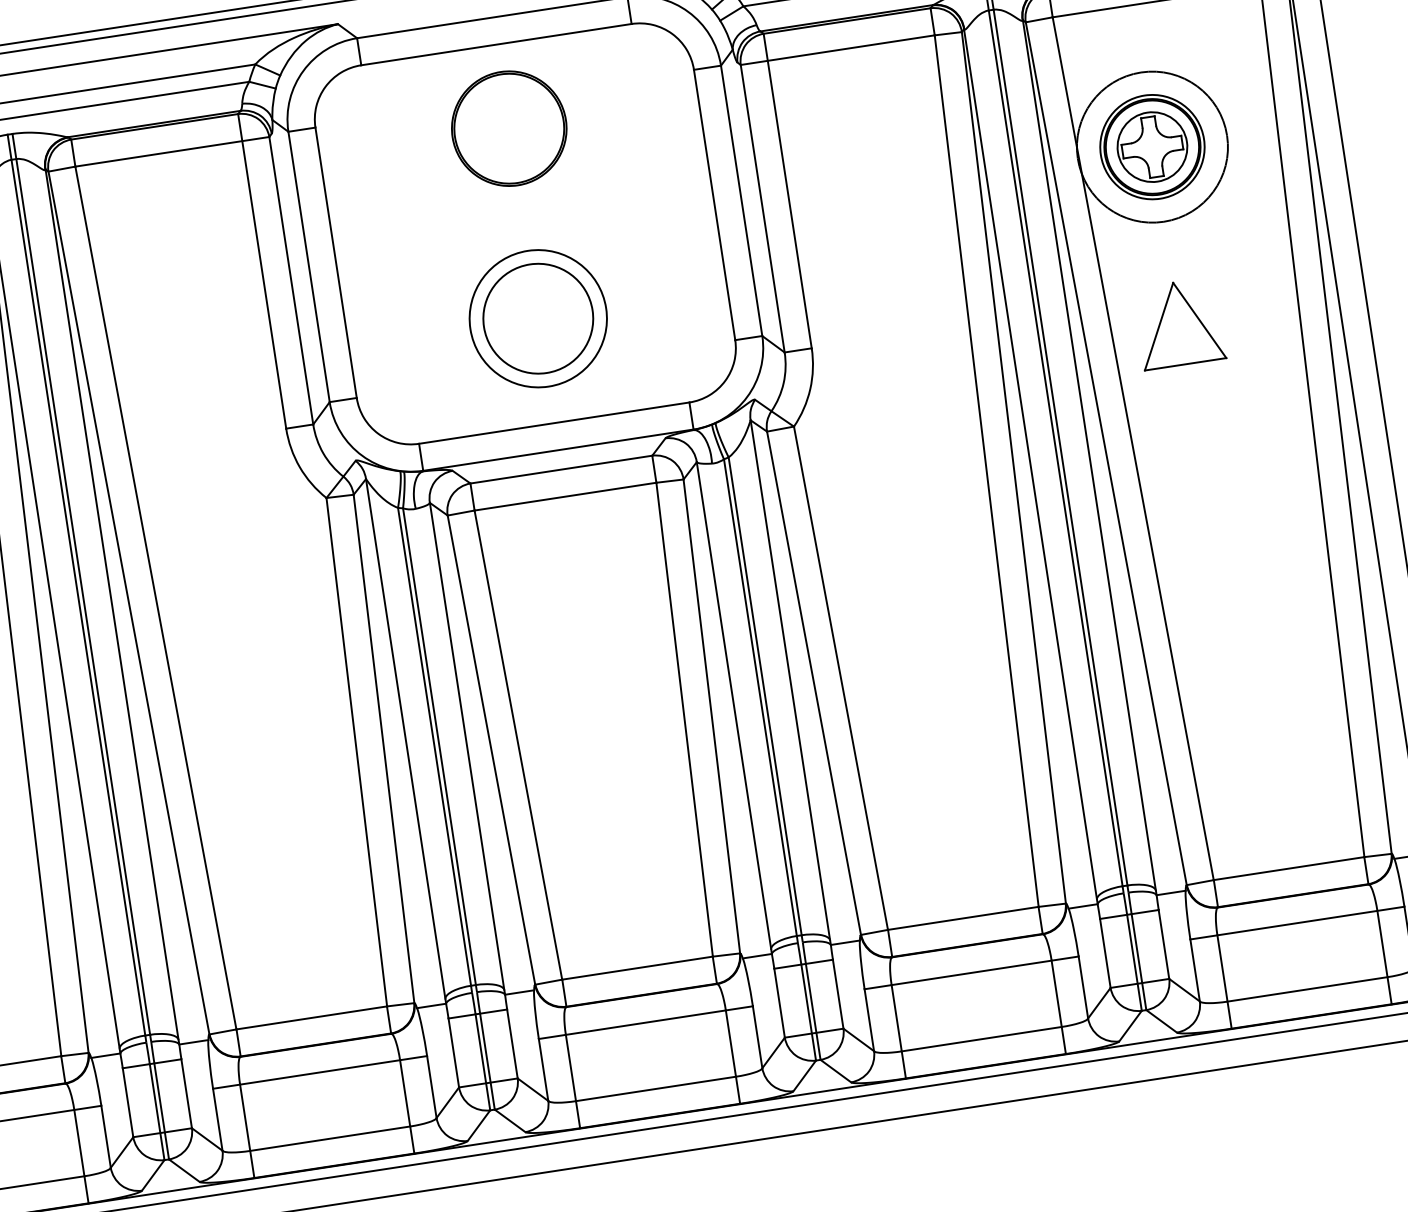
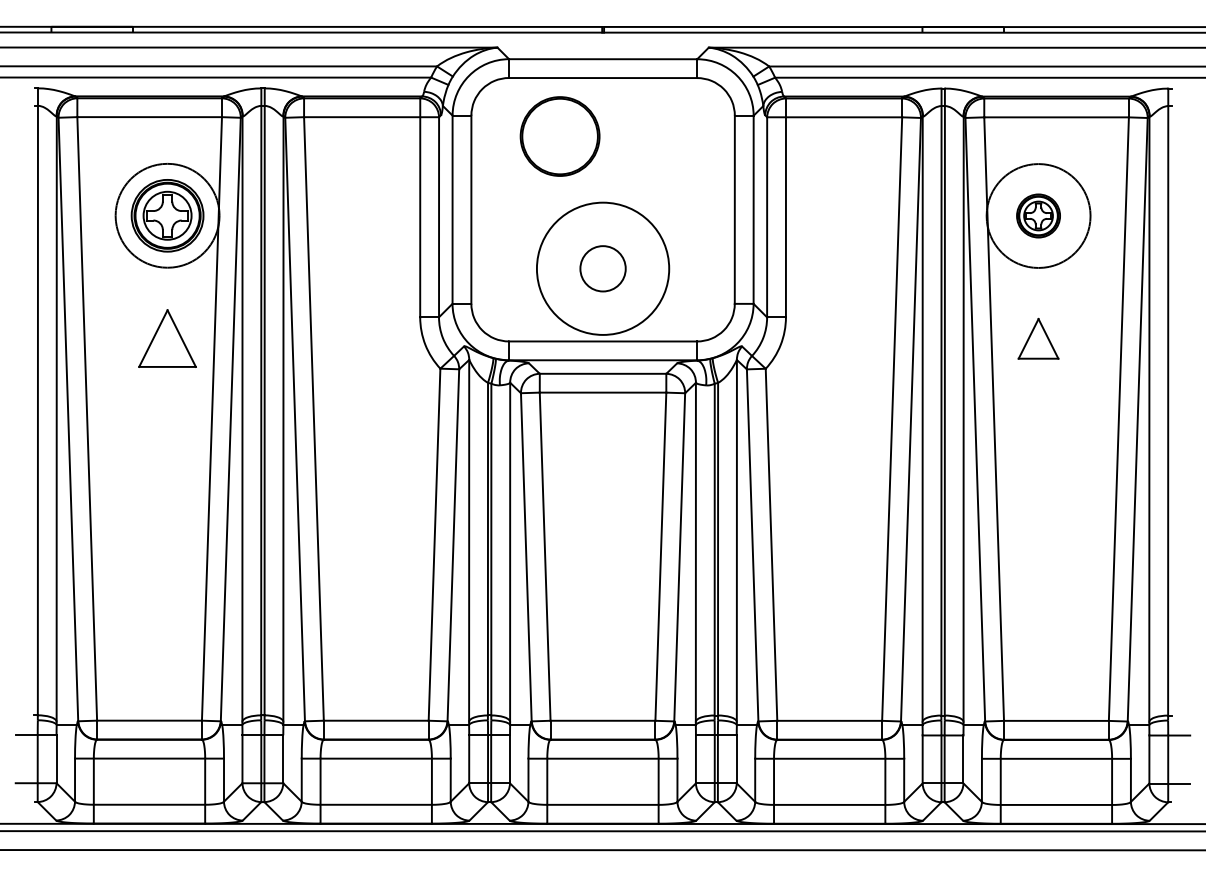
part: (508, 128) -> (559, 136), moved
part: (1152, 146) -> (1038, 215), size x0.6
circle: (537, 318) -> (602, 268), size x0.6
circle: (537, 318) -> (602, 268), size x1.4
part: (1179, 323) -> (1038, 338), size x0.7

